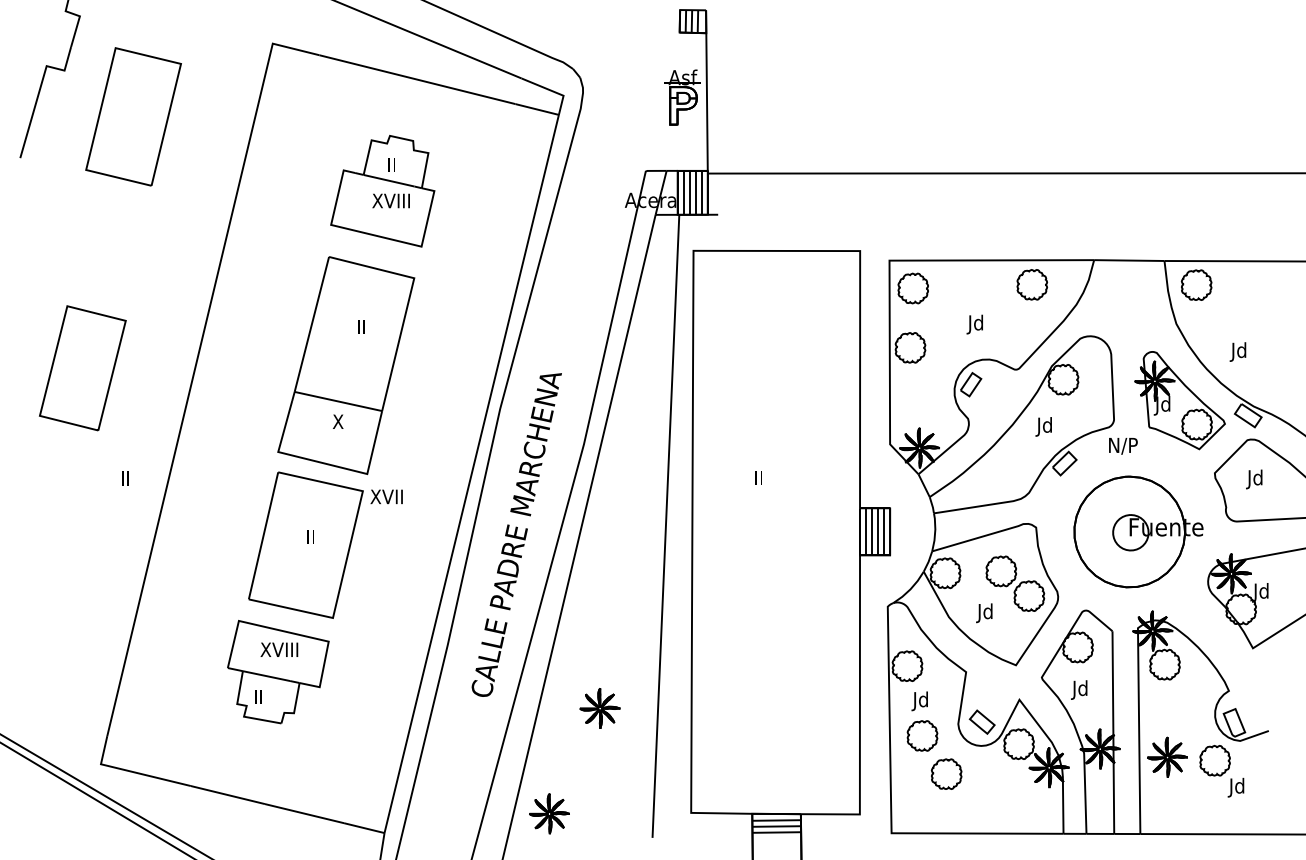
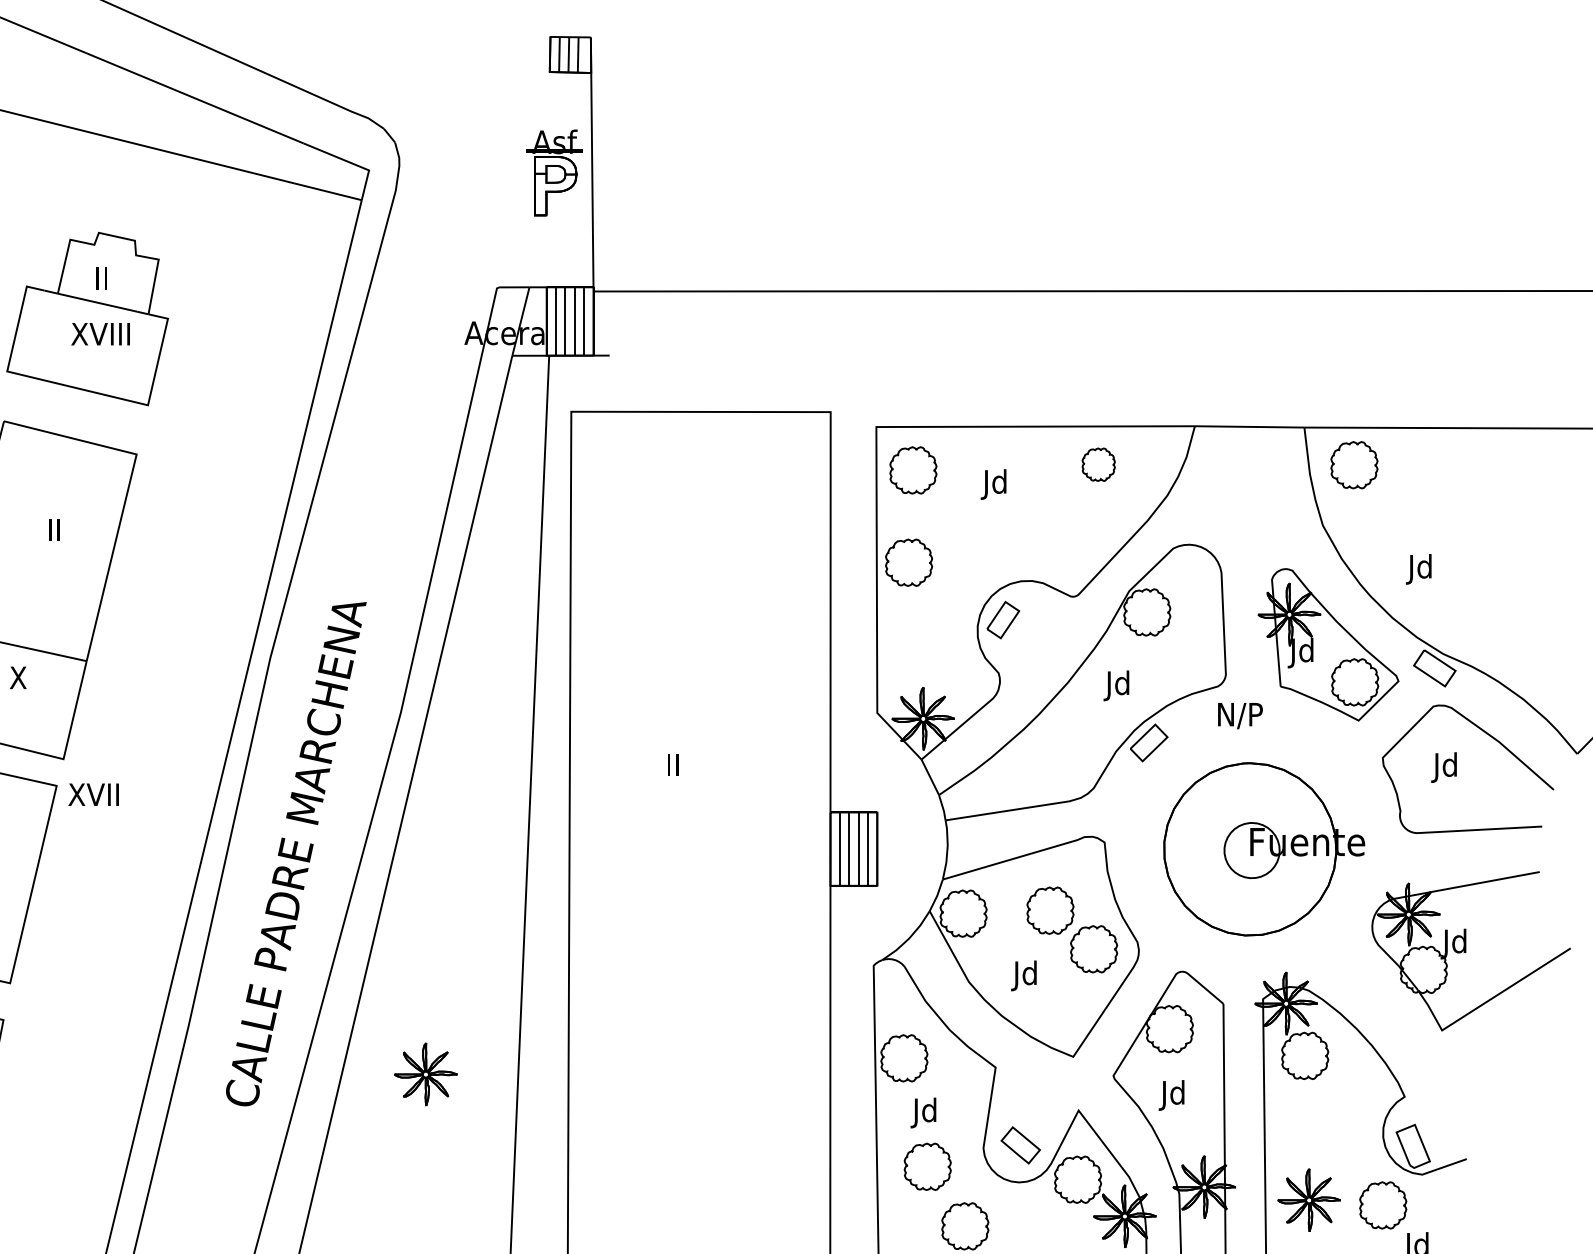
part: (1032, 284) -> (1098, 464), size x0.7
text: (974, 324) -> (993, 484), moved
part: (599, 708) -> (424, 1074), moved

